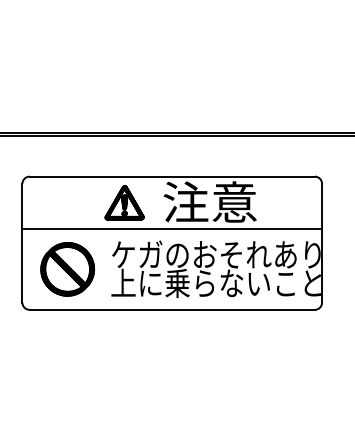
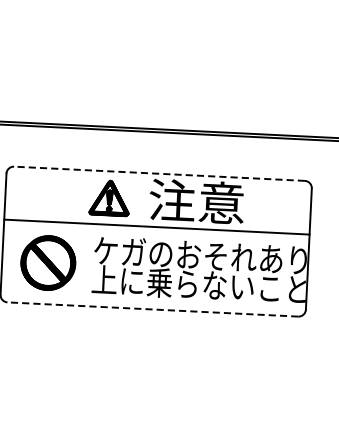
line: (172, 176) -> (159, 173), solid -> dashed
line: (172, 309) -> (153, 309), solid -> dashed

